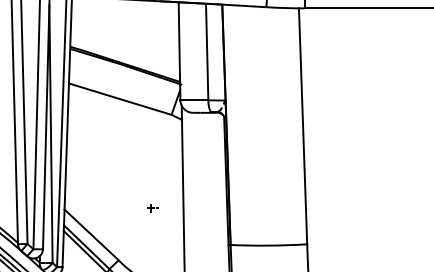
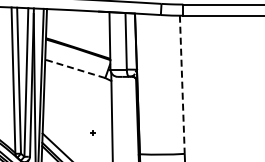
line: (118, 98) -> (74, 68), solid -> dashed
line: (303, 127) -> (182, 85), solid -> dashed

